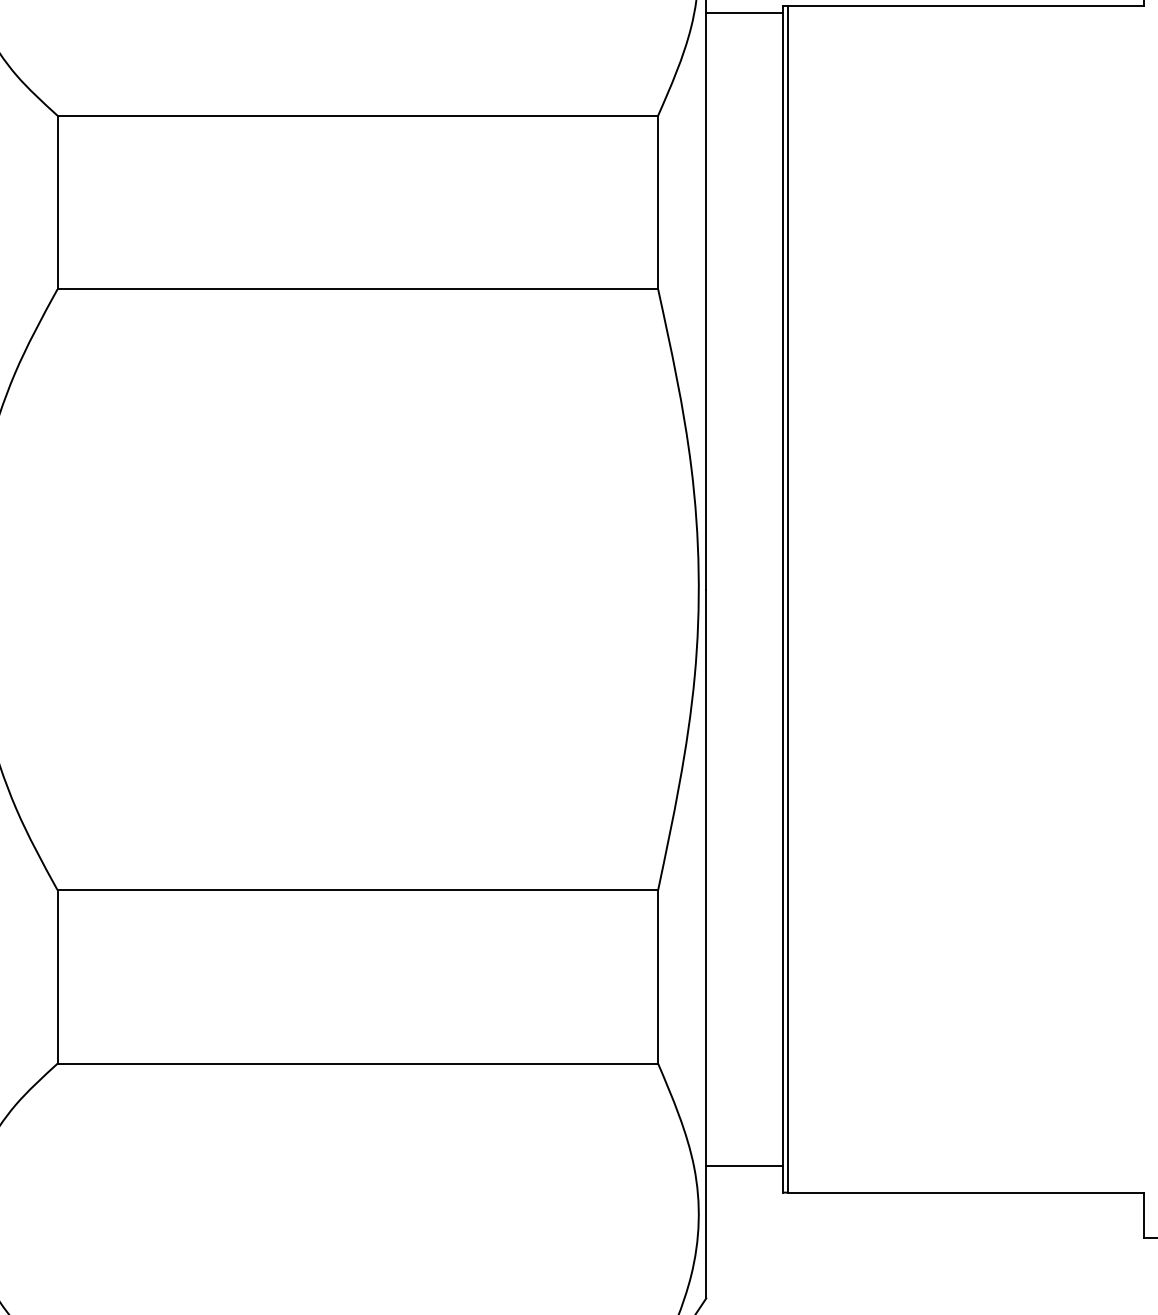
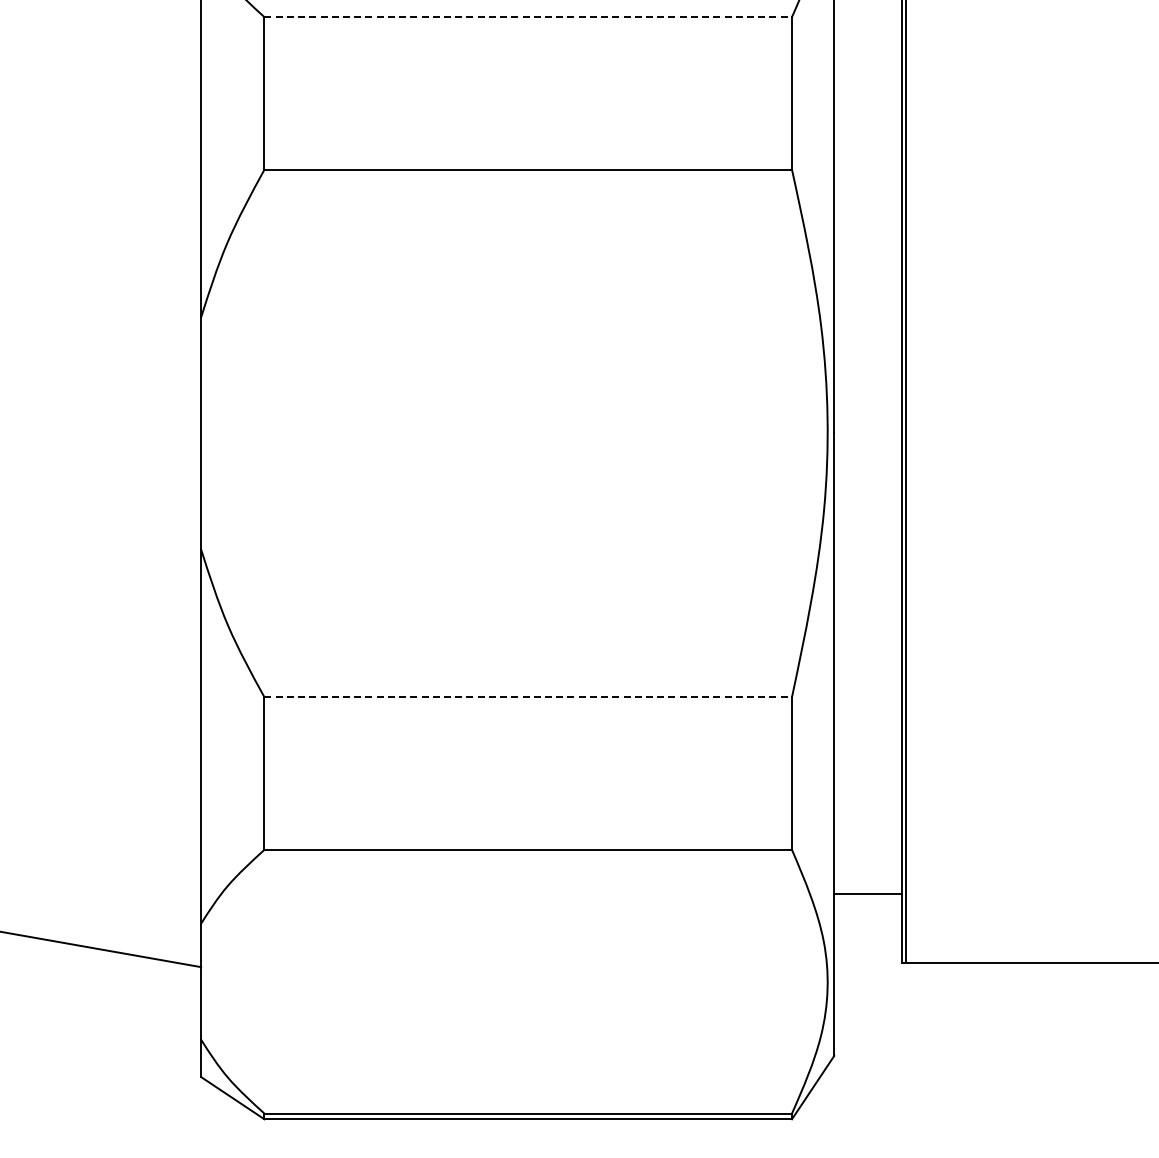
line: (358, 116) -> (528, 17), solid -> dashed
line: (358, 890) -> (528, 697), solid -> dashed
line: (744, 1165) -> (867, 893), moved

